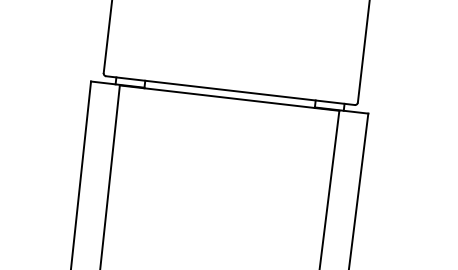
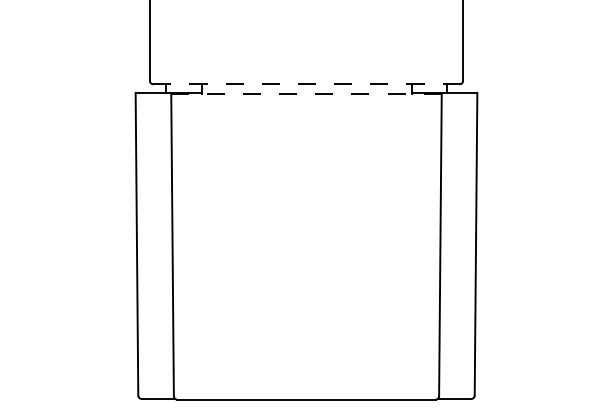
line: (230, 90) -> (306, 84), solid -> dashed
line: (229, 98) -> (306, 93), solid -> dashed

